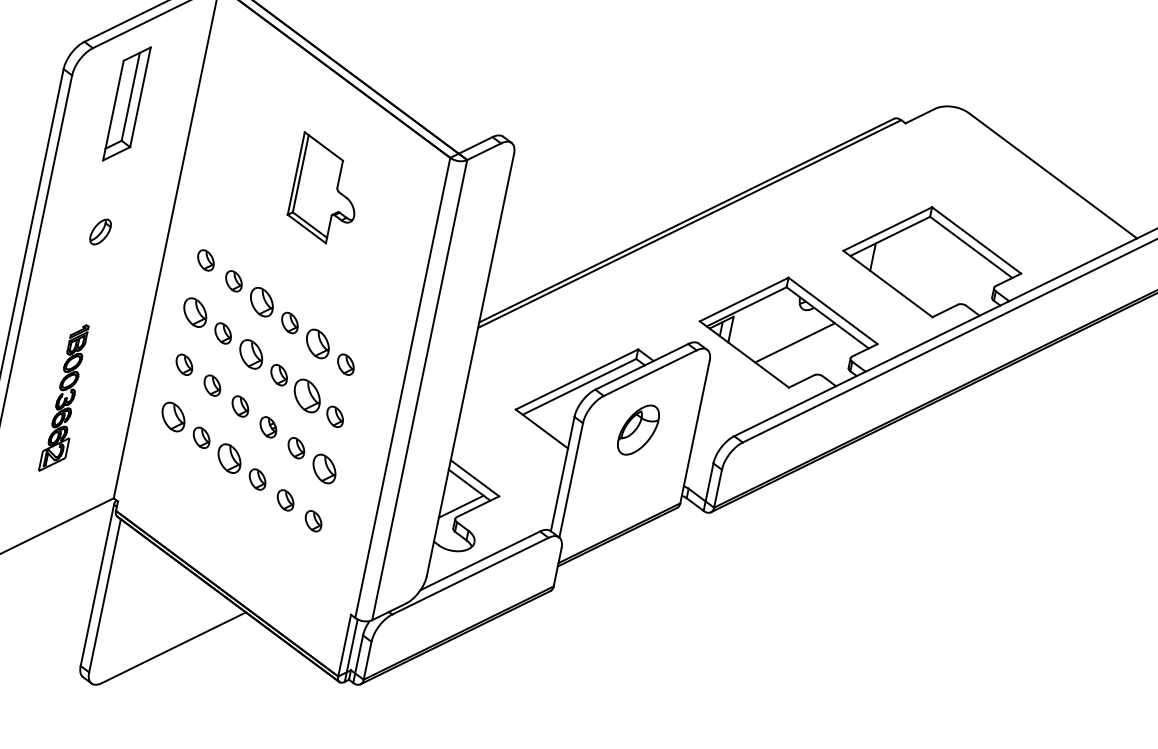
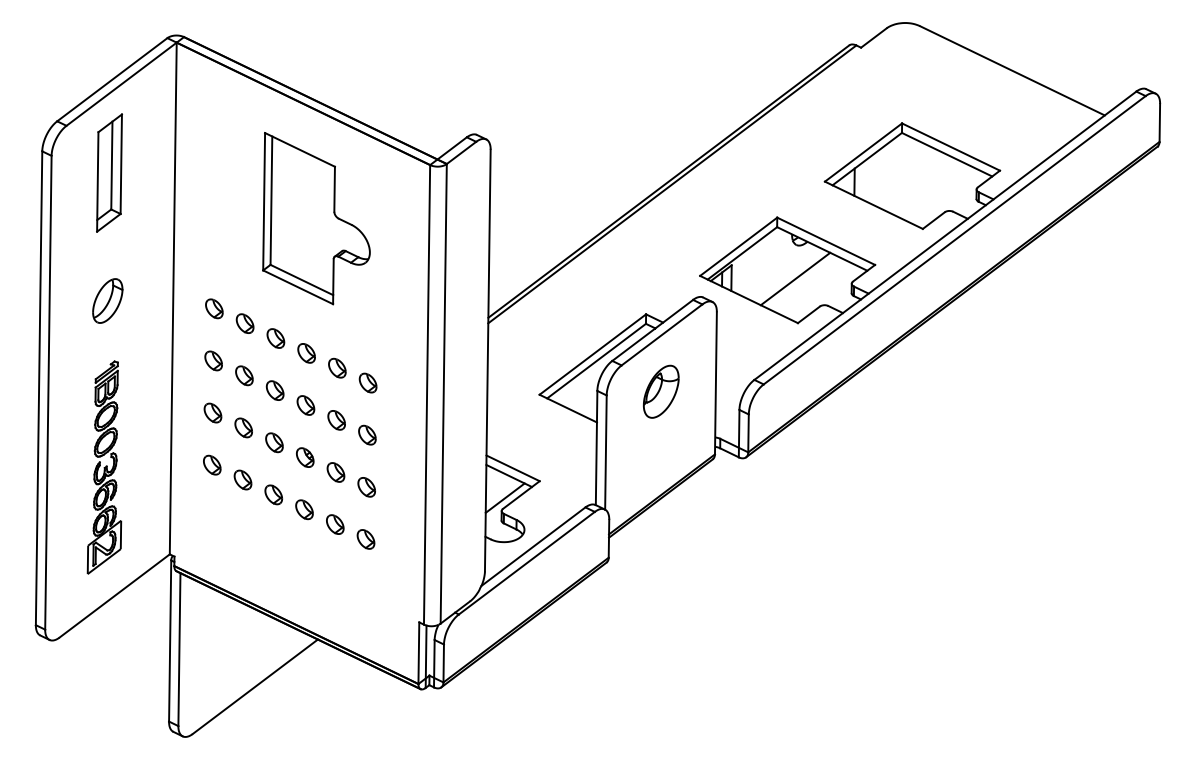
part: (325, 189) -> (316, 218), size x1.67
part: (100, 231) -> (107, 300), size x1.67
part: (261, 302) -> (275, 338), size x0.71
part: (195, 312) -> (213, 360), size x0.71
part: (318, 343) -> (337, 367), size x0.71
part: (250, 354) -> (274, 390), size x0.71
part: (306, 396) -> (336, 420), size x0.62
part: (64, 398) -> (104, 467), size x1.43
part: (173, 416) -> (212, 464), size x0.71
part: (229, 458) -> (273, 494), size x0.71
part: (324, 469) -> (366, 487), size x0.71

